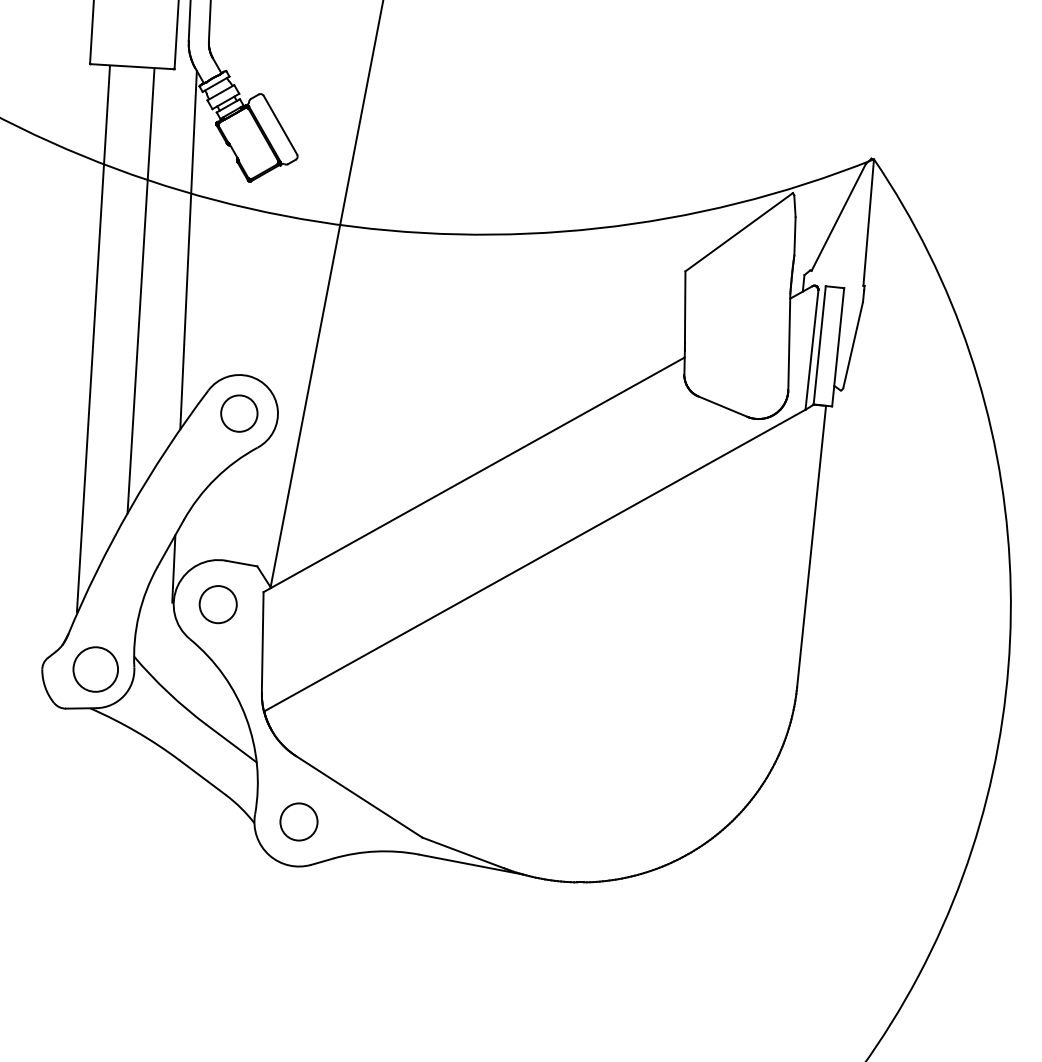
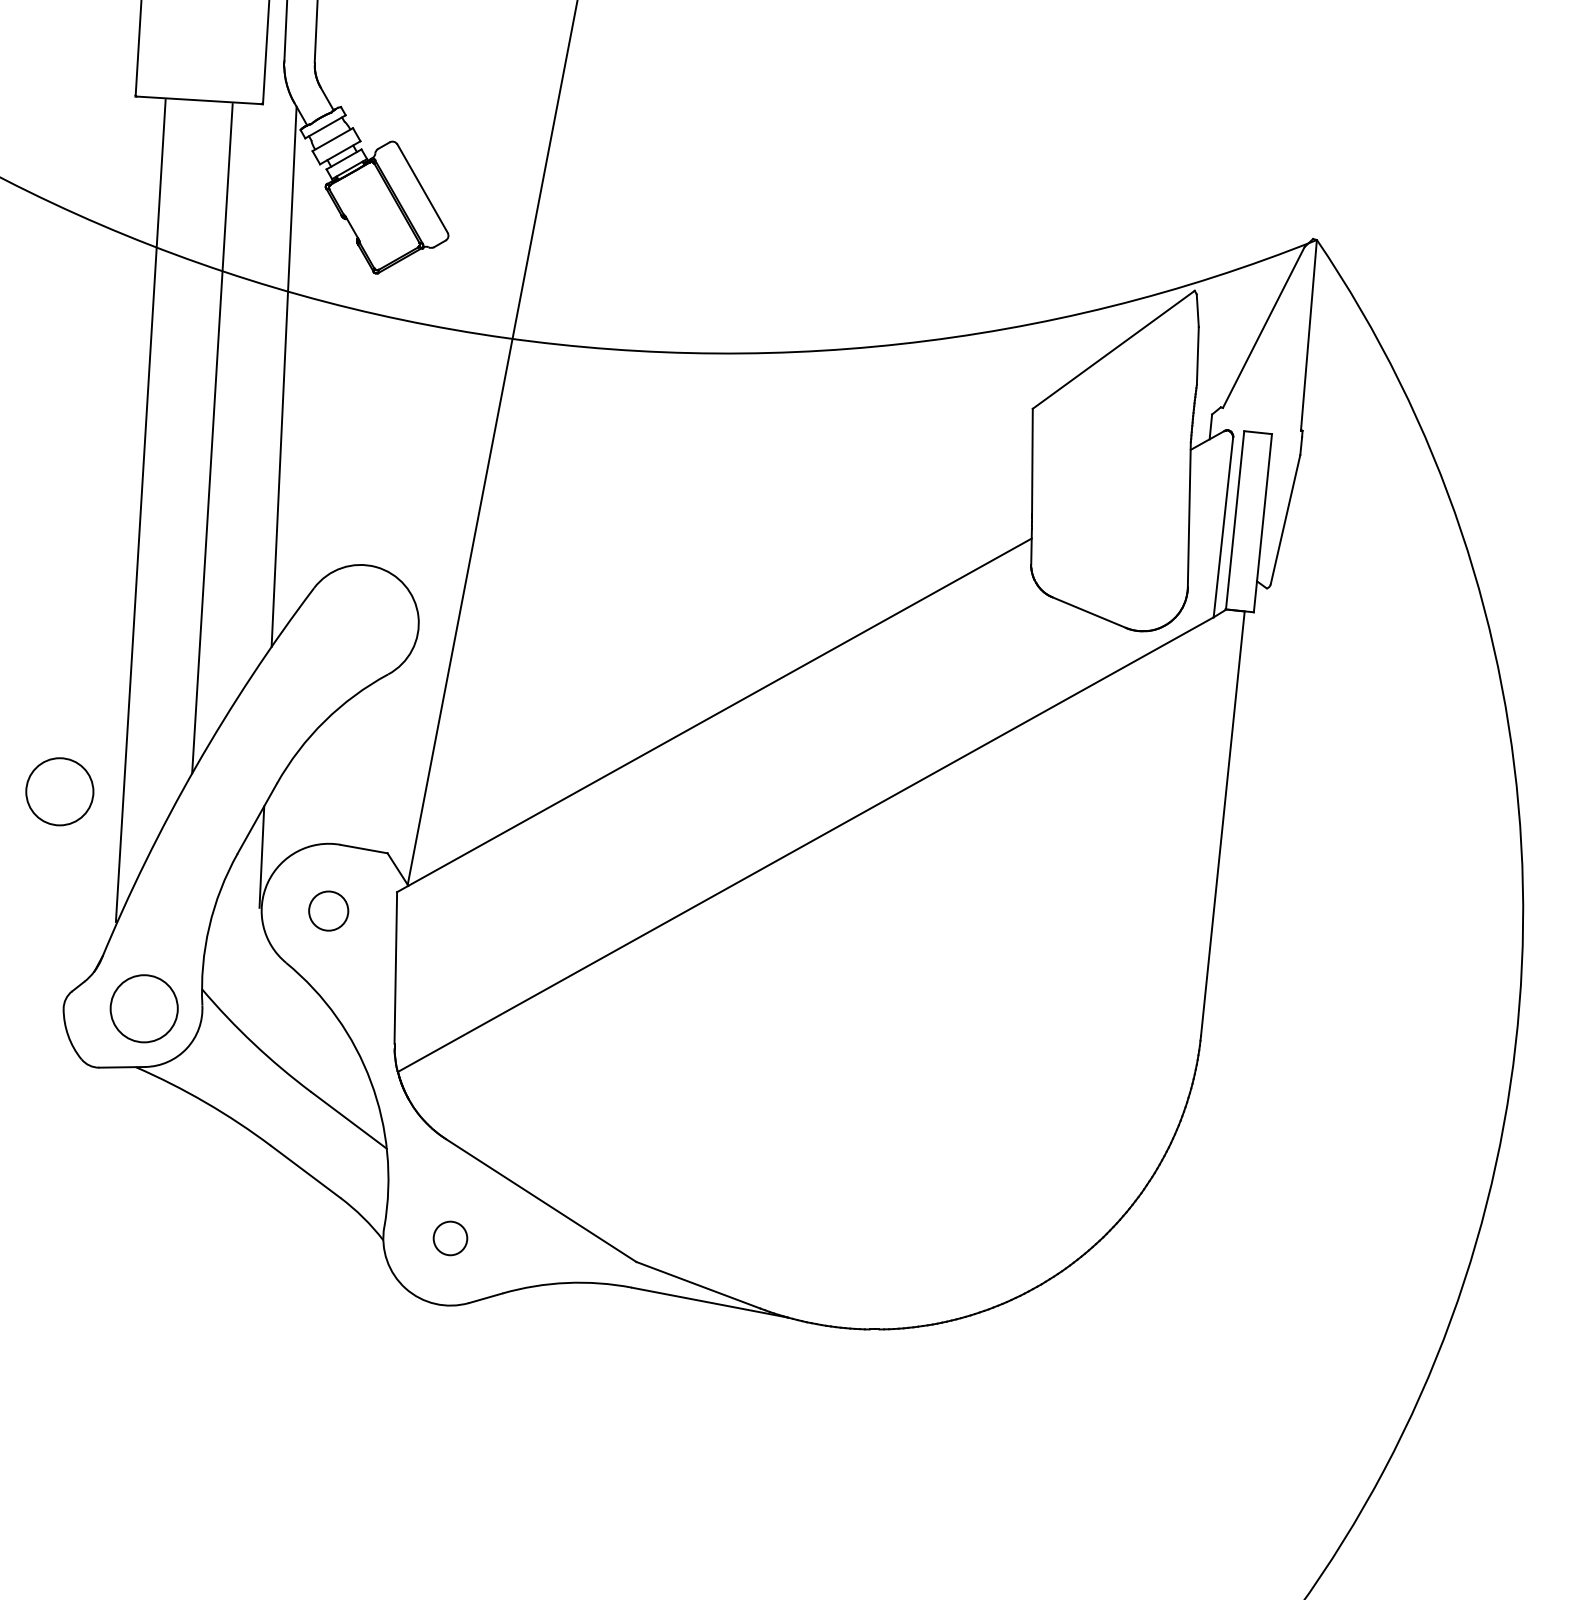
circle: (239, 413) -> (360, 622), removed
circle: (39, 525) -> (59, 791), added
circle: (217, 604) -> (327, 910), size x0.7
circle: (298, 821) -> (449, 1237), size x0.6

